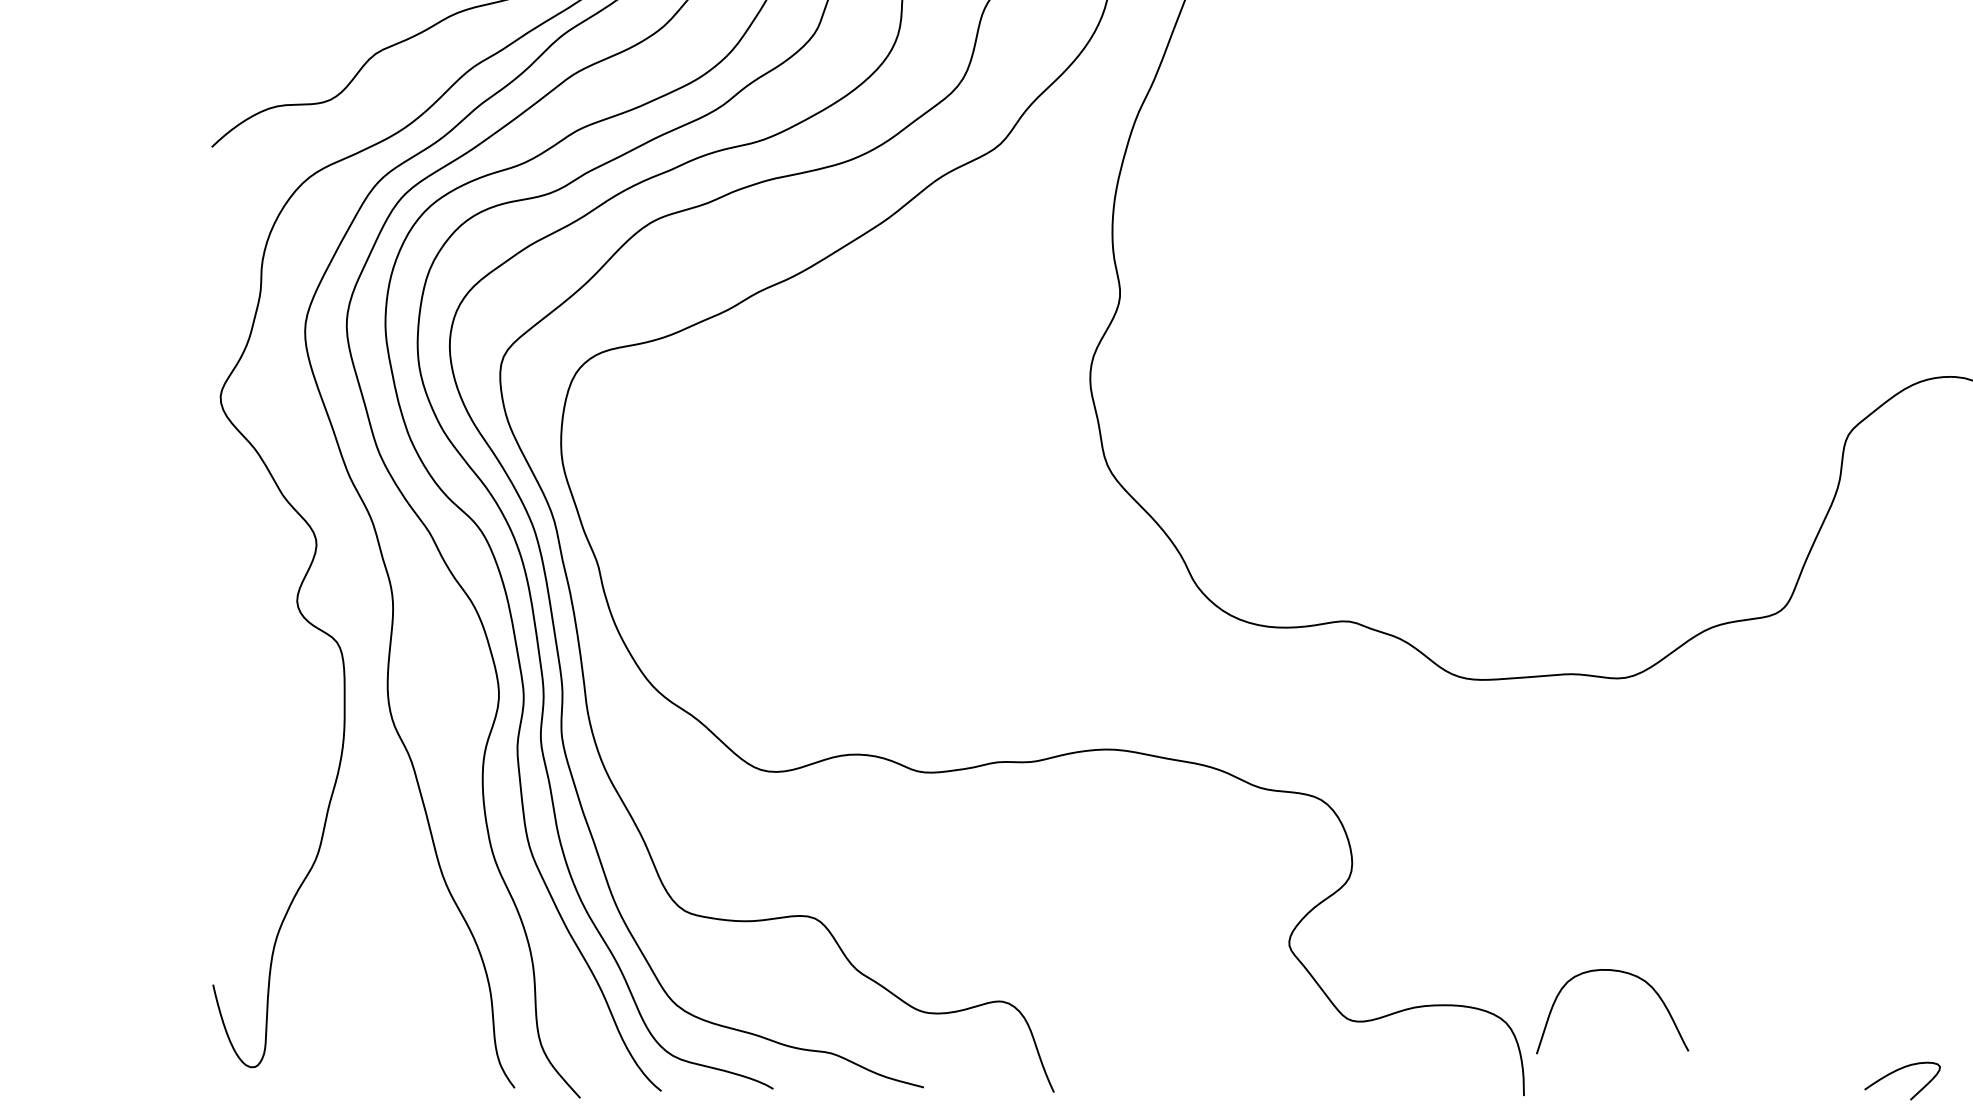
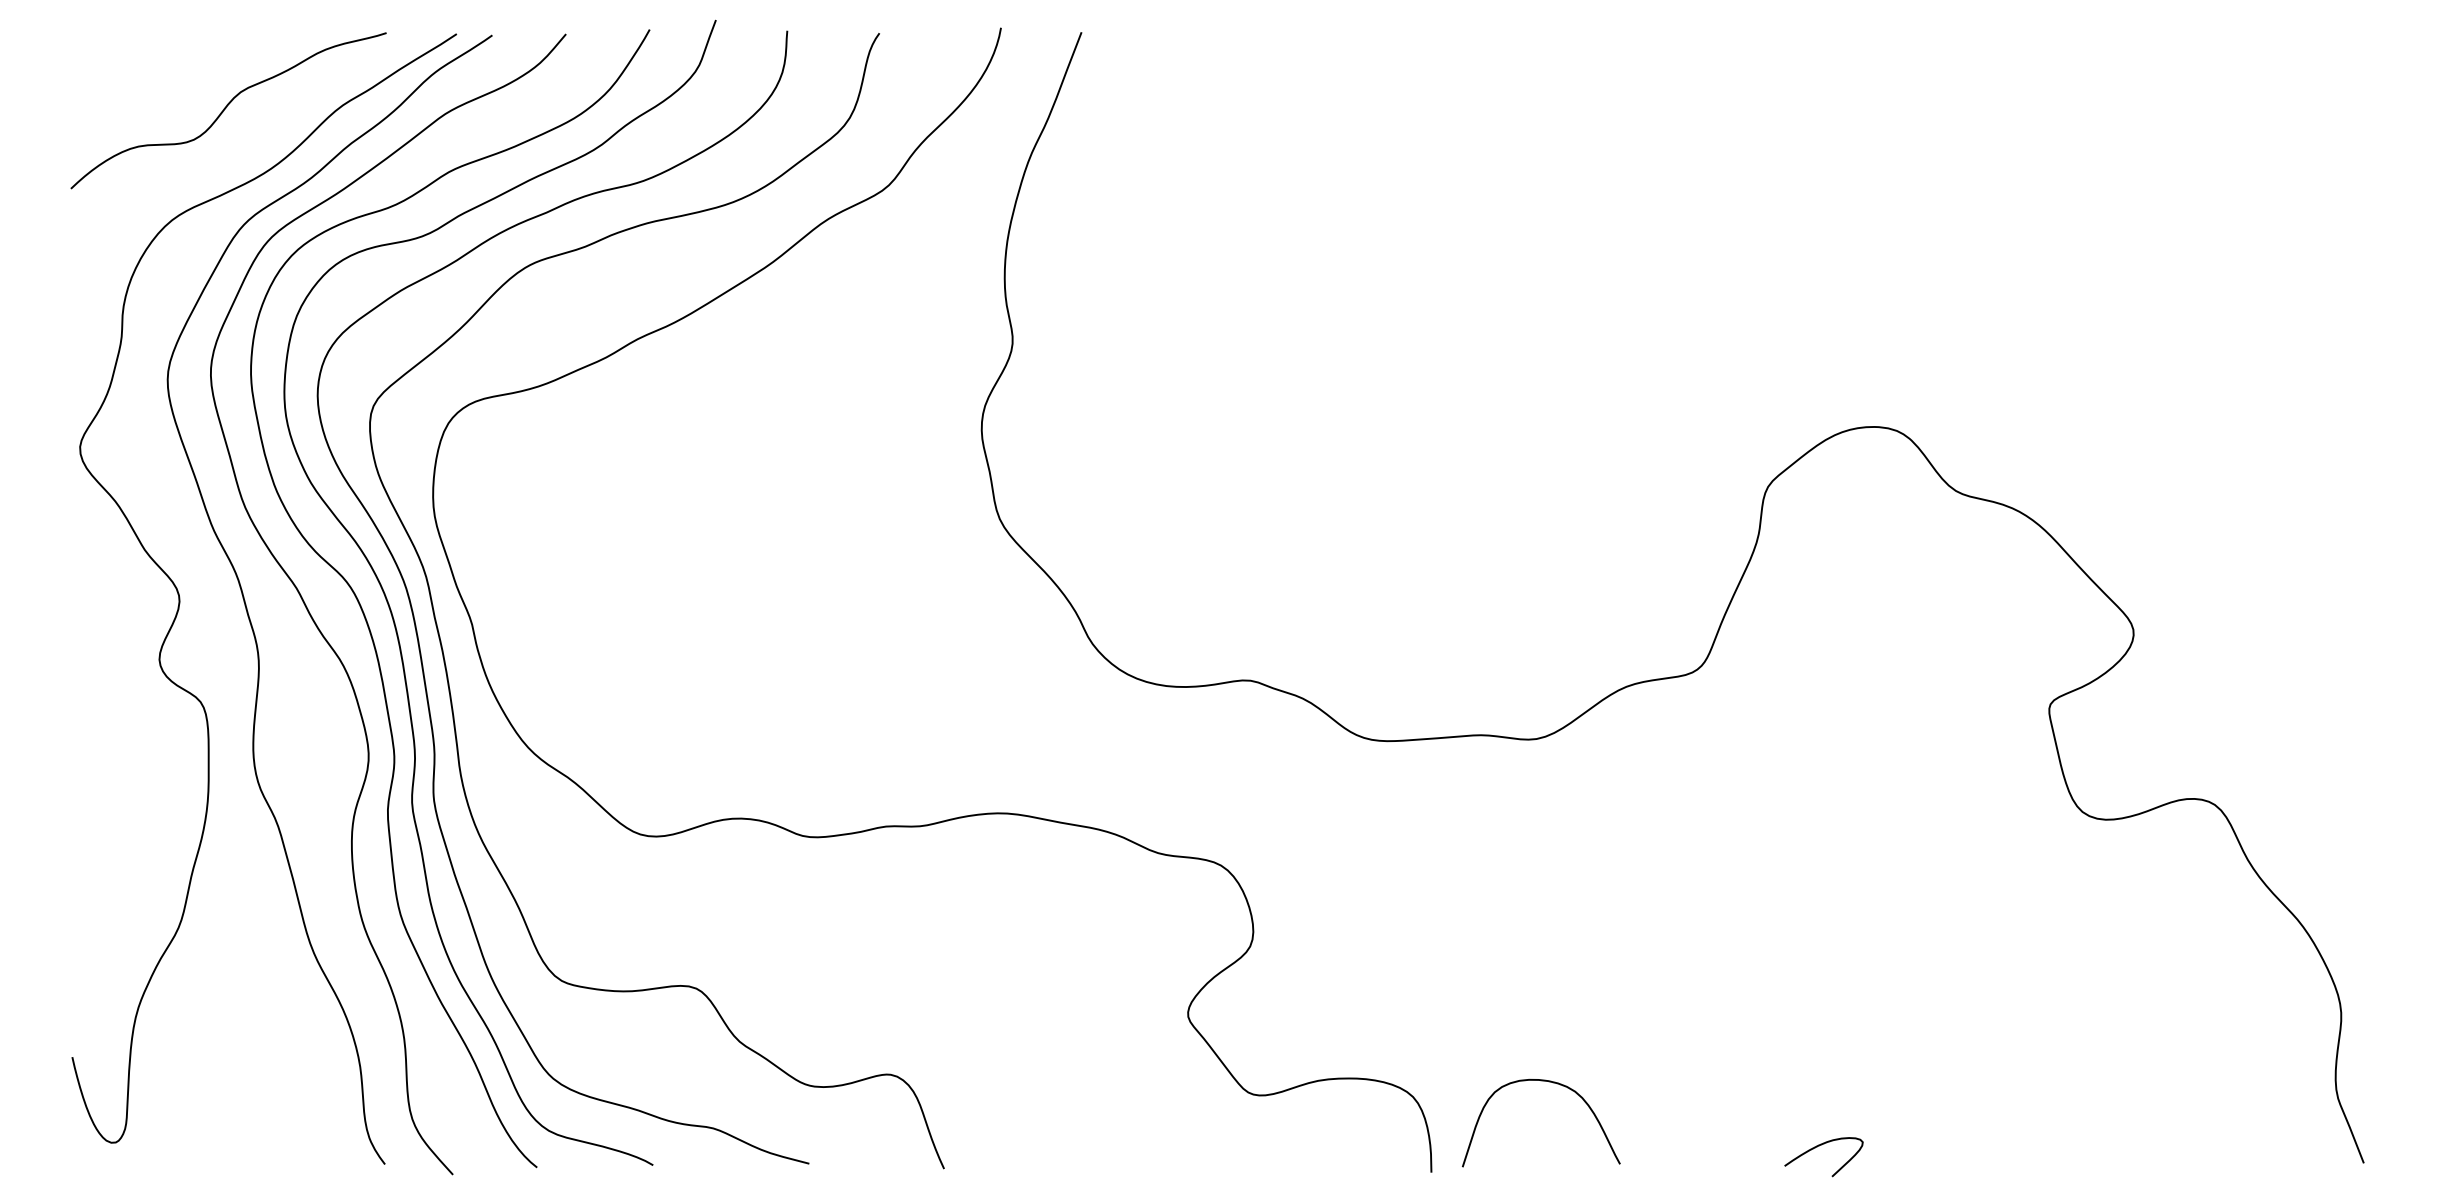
curve: (1620, 972) -> (1549, 1082), moved

